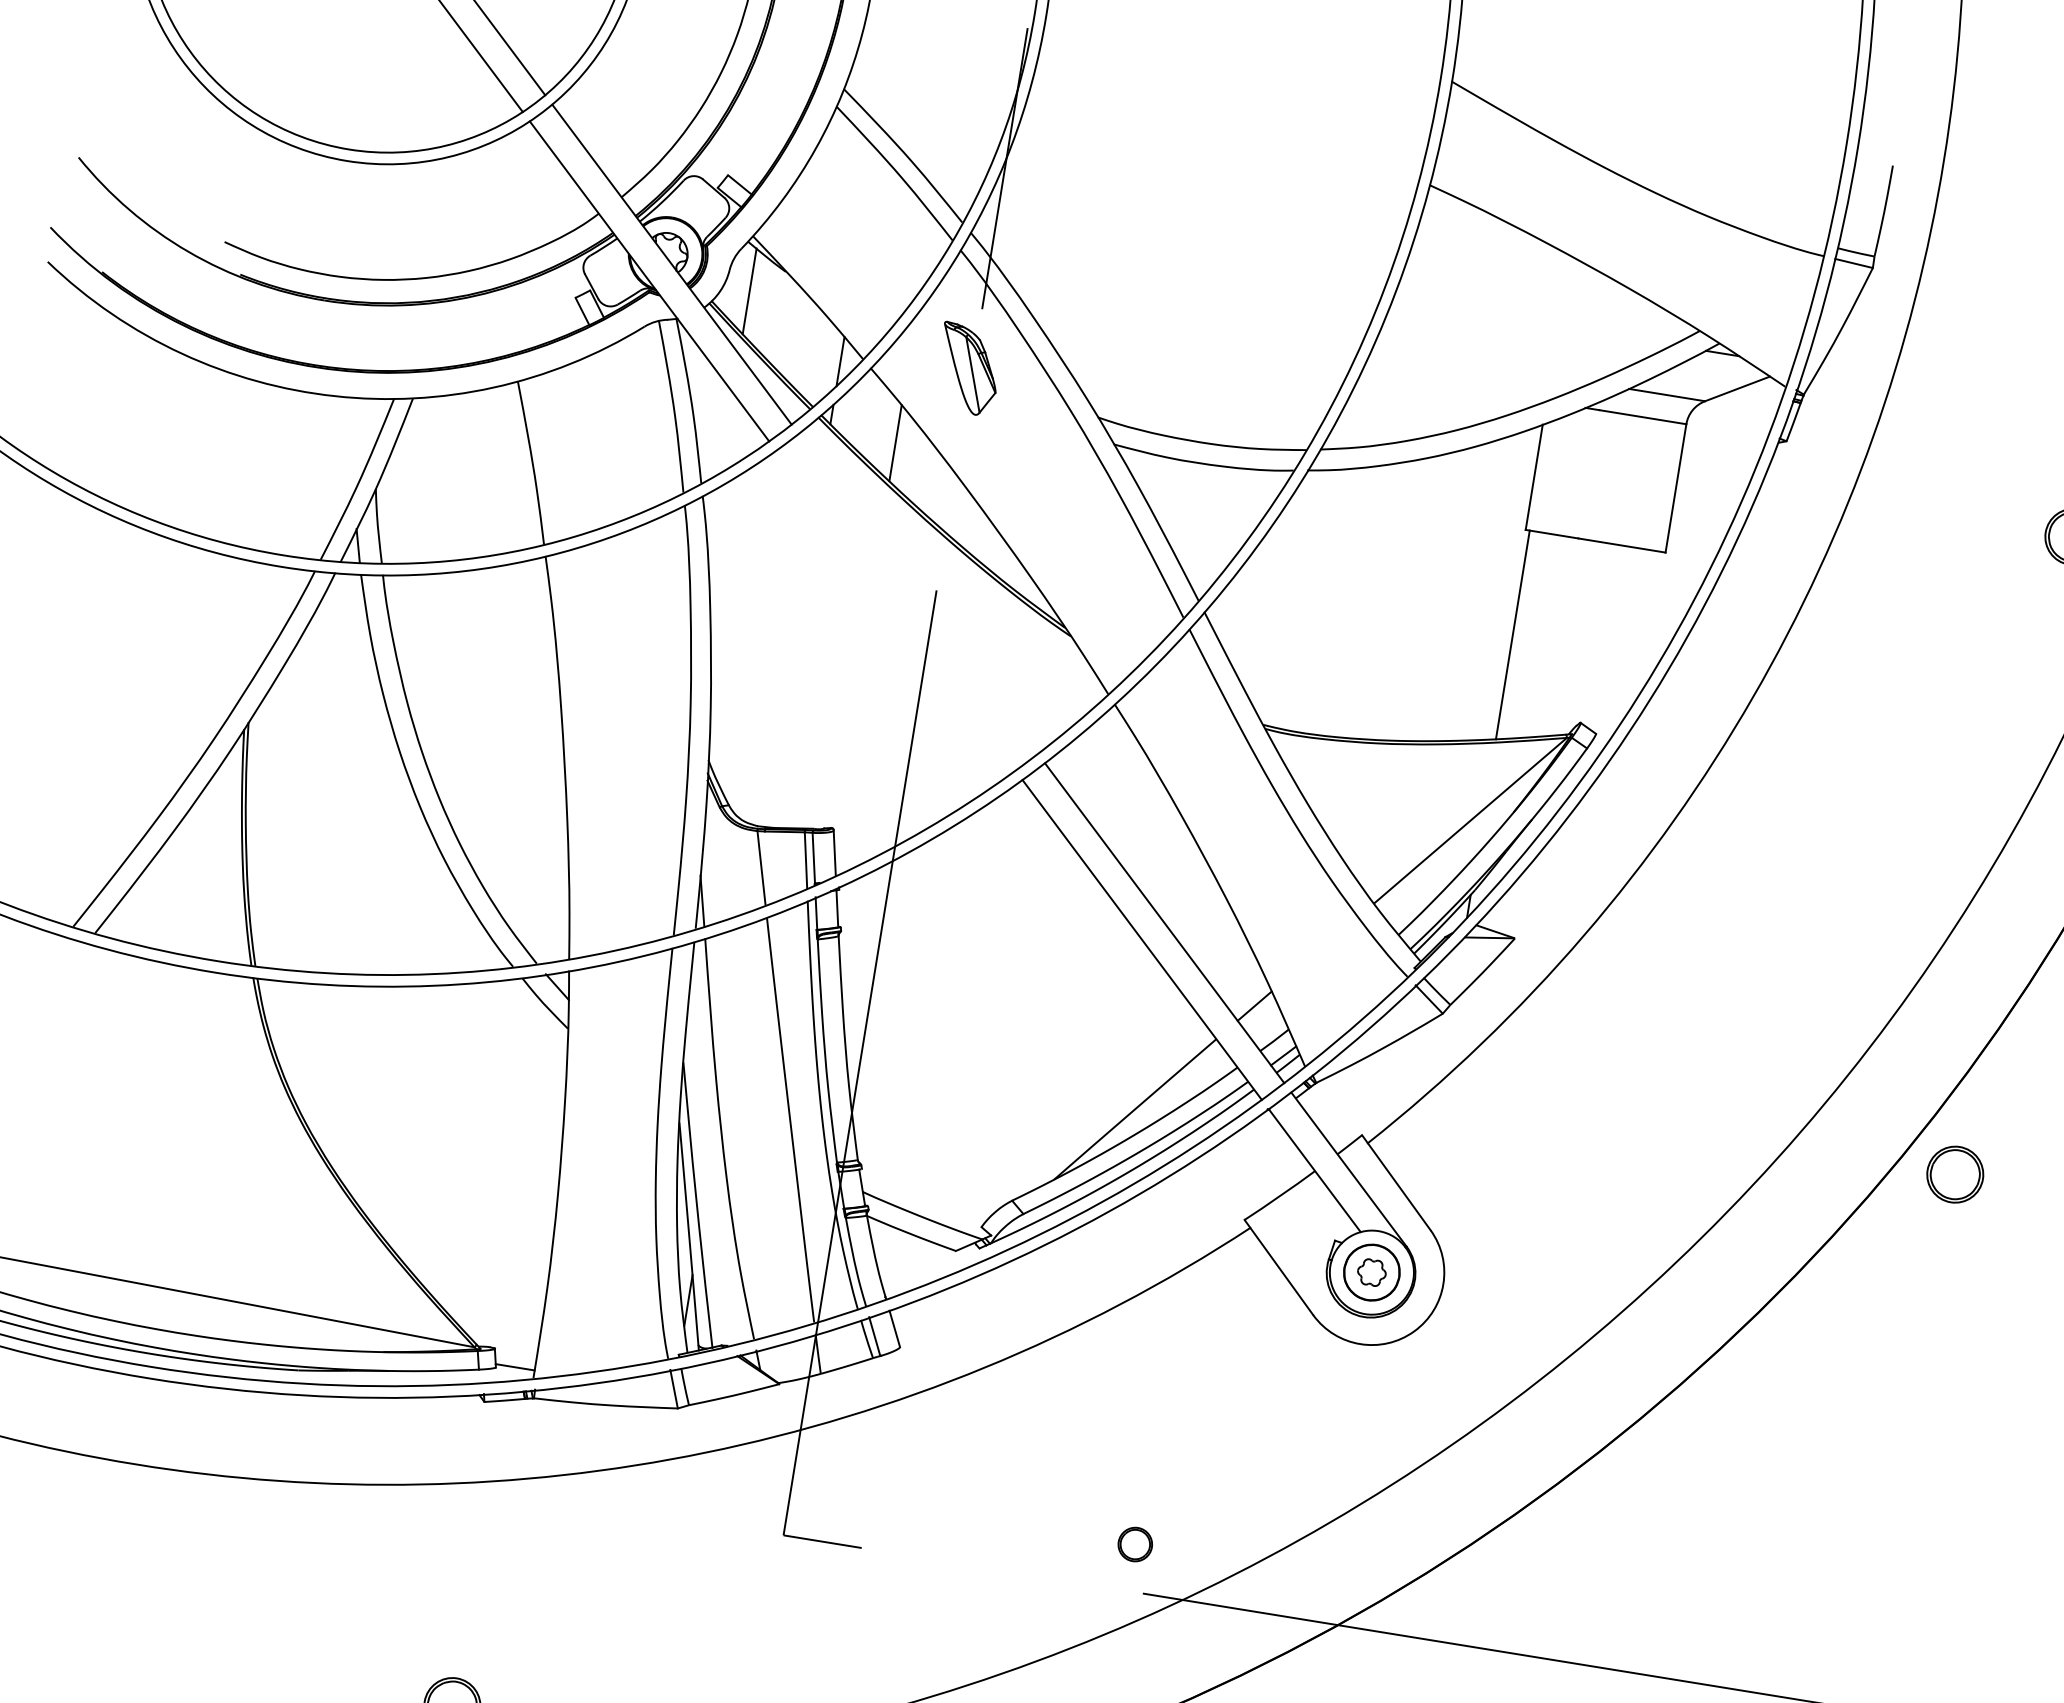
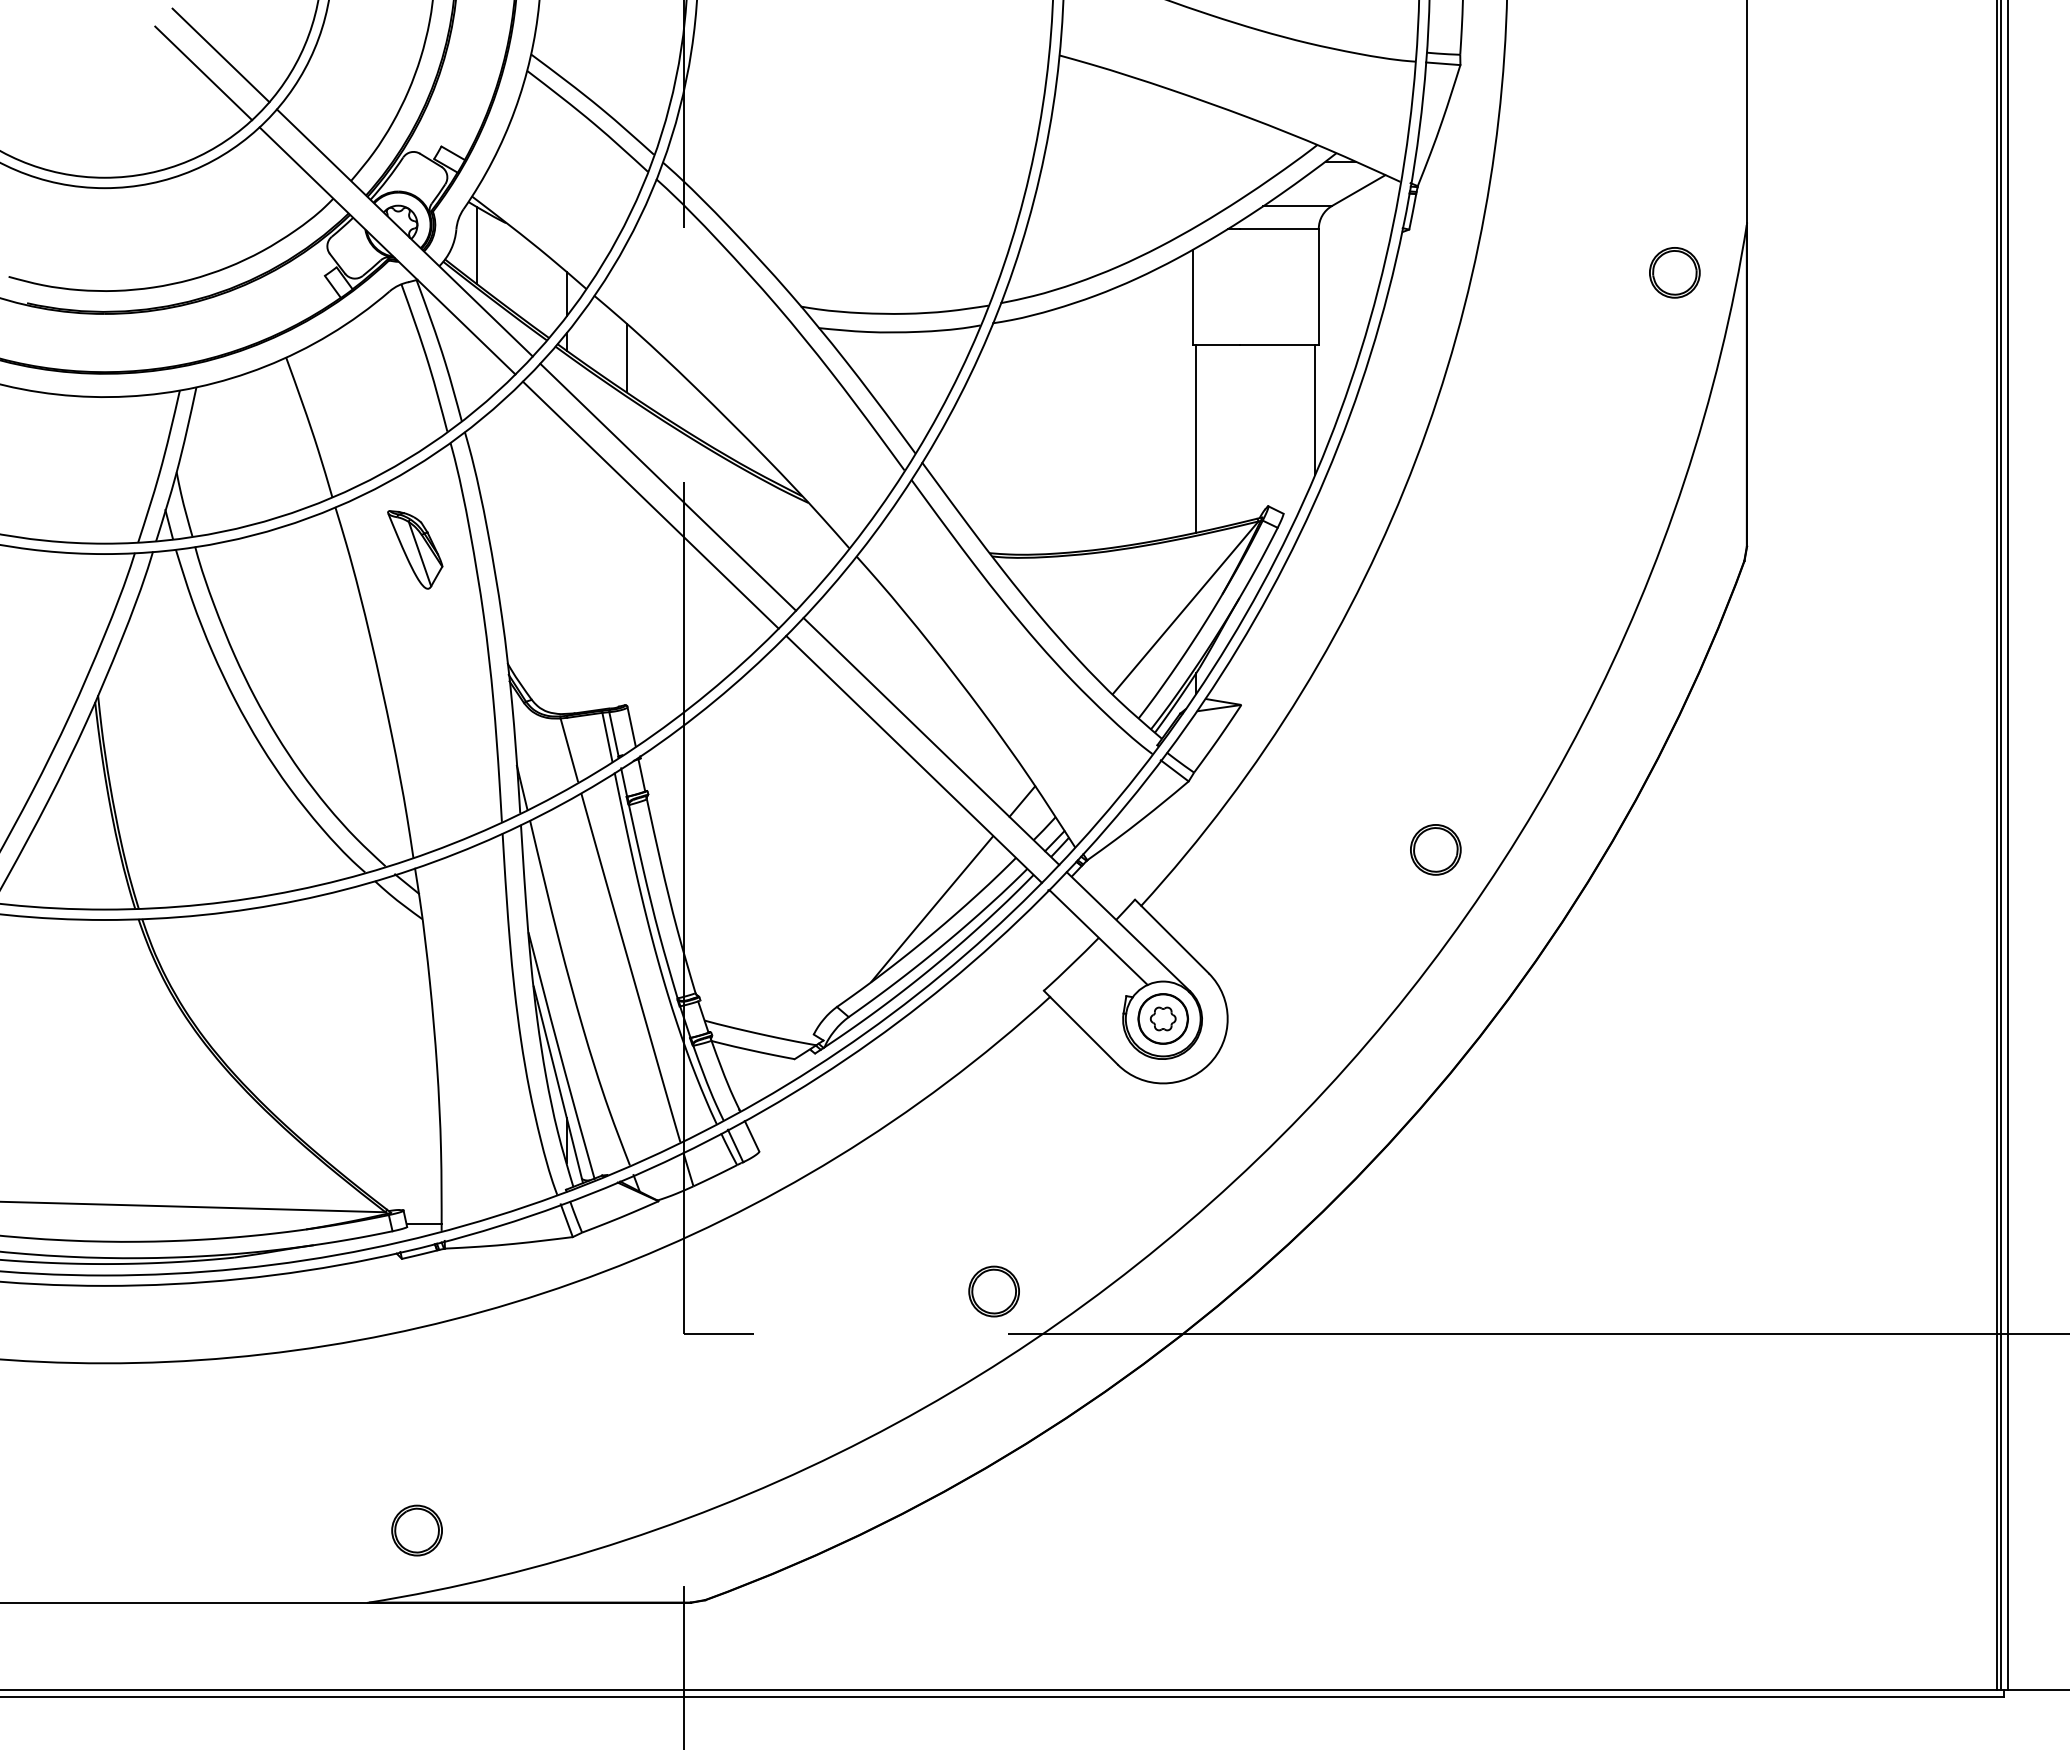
part: (968, 369) -> (415, 549), moved
line: (918, 593) -> (668, 486), added
line: (895, 609) -> (650, 504), added
line: (1650, 623) -> (1315, 409), added
part: (1954, 1174) -> (1435, 849), moved
part: (1134, 1544) -> (993, 1291), size x1.67

